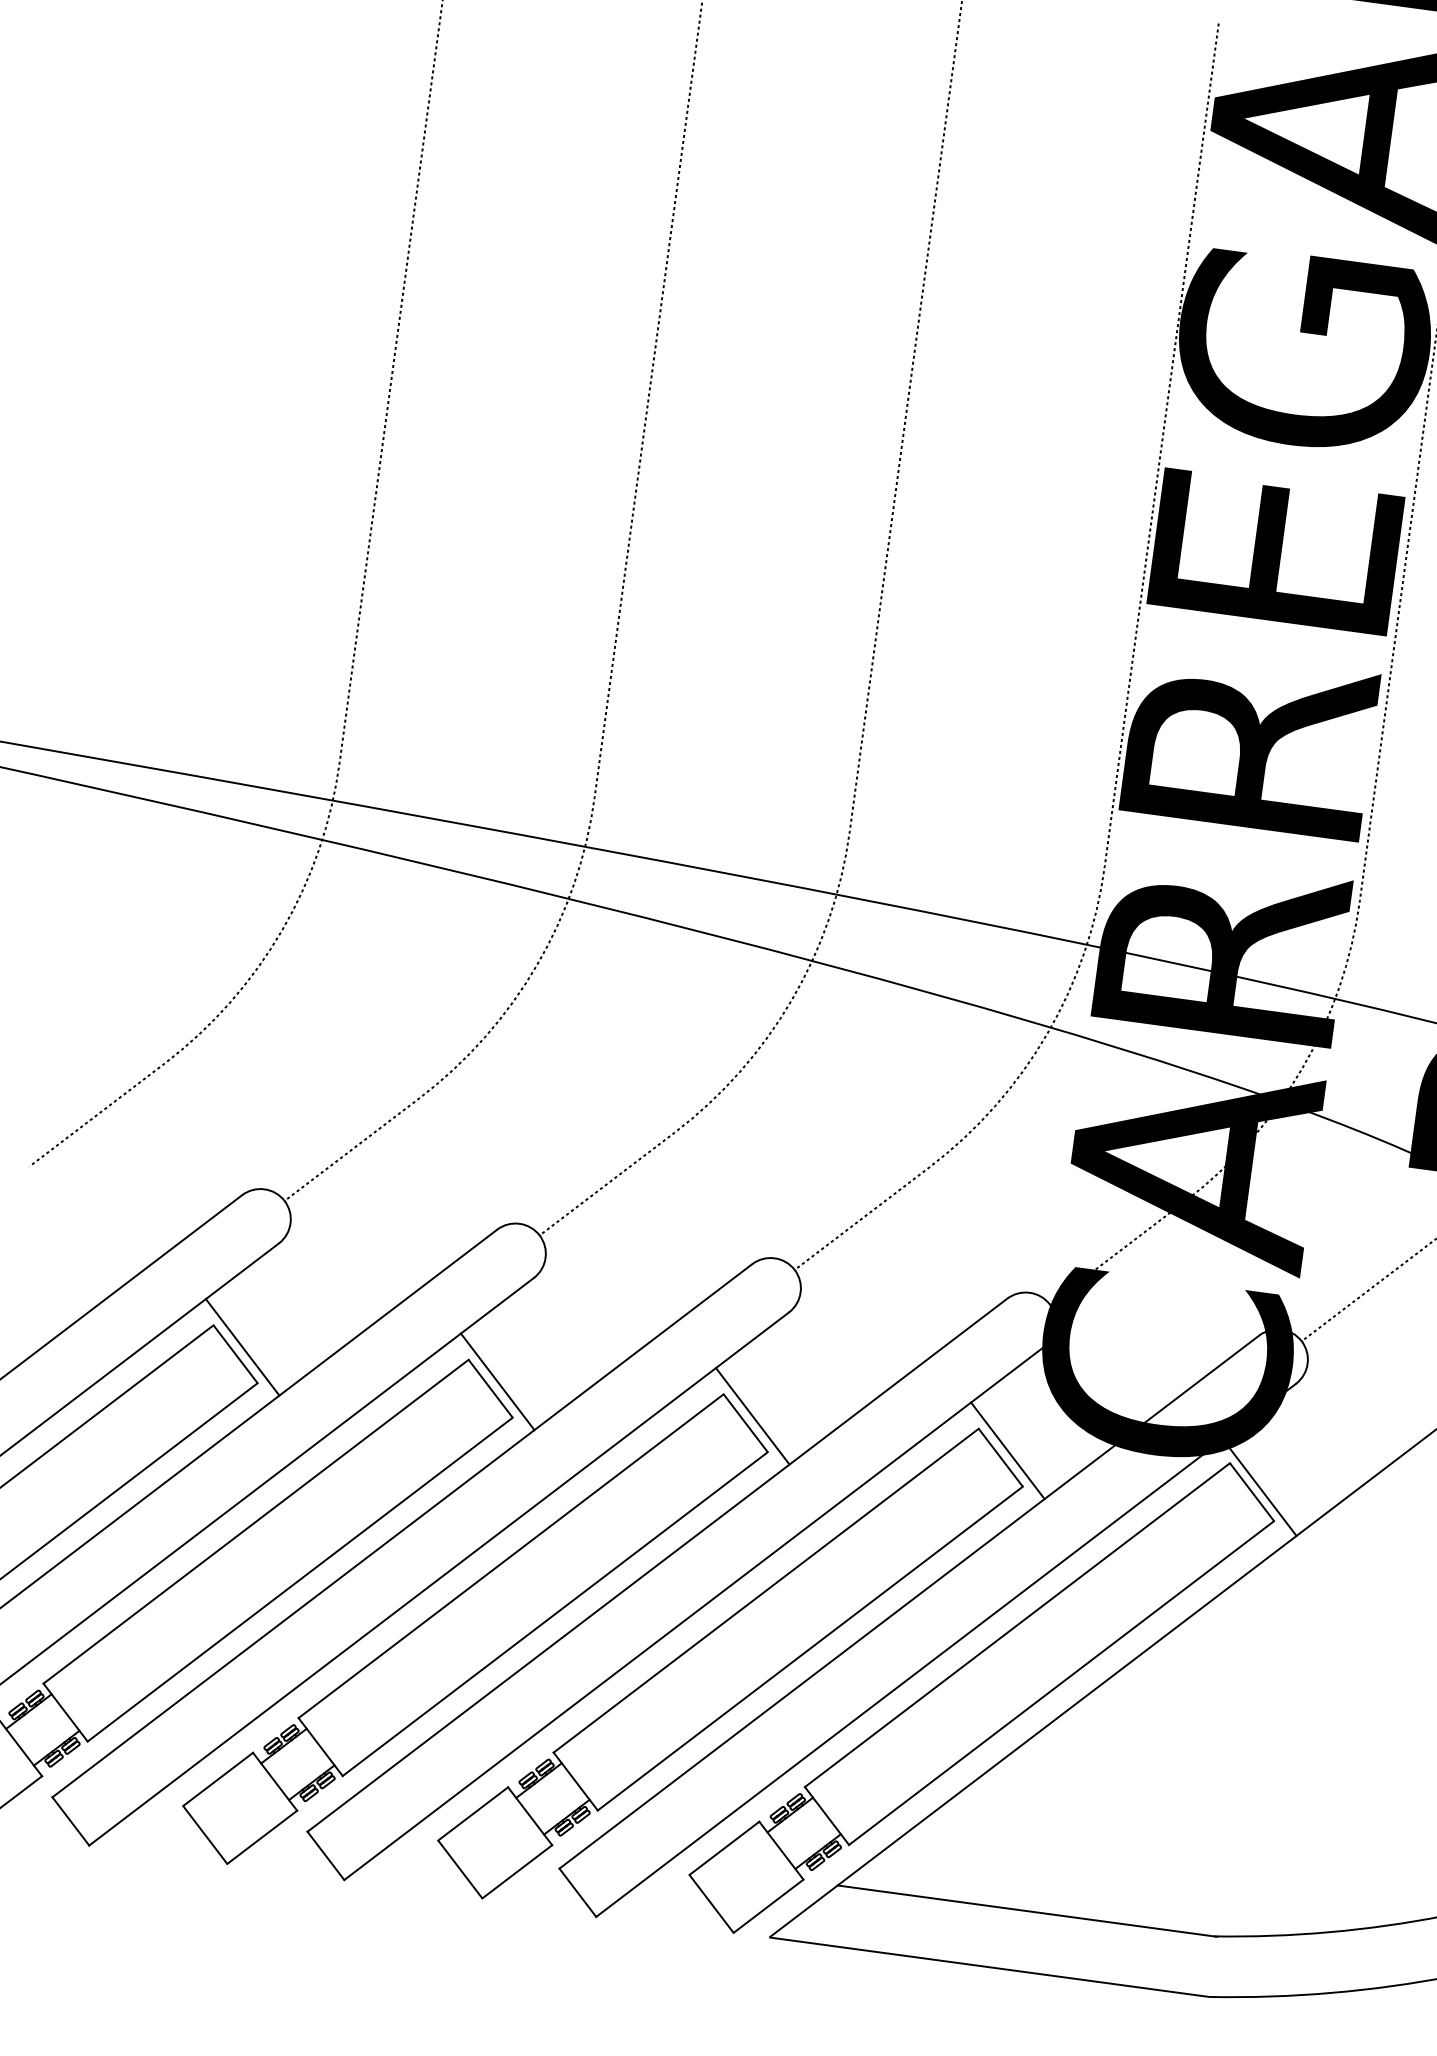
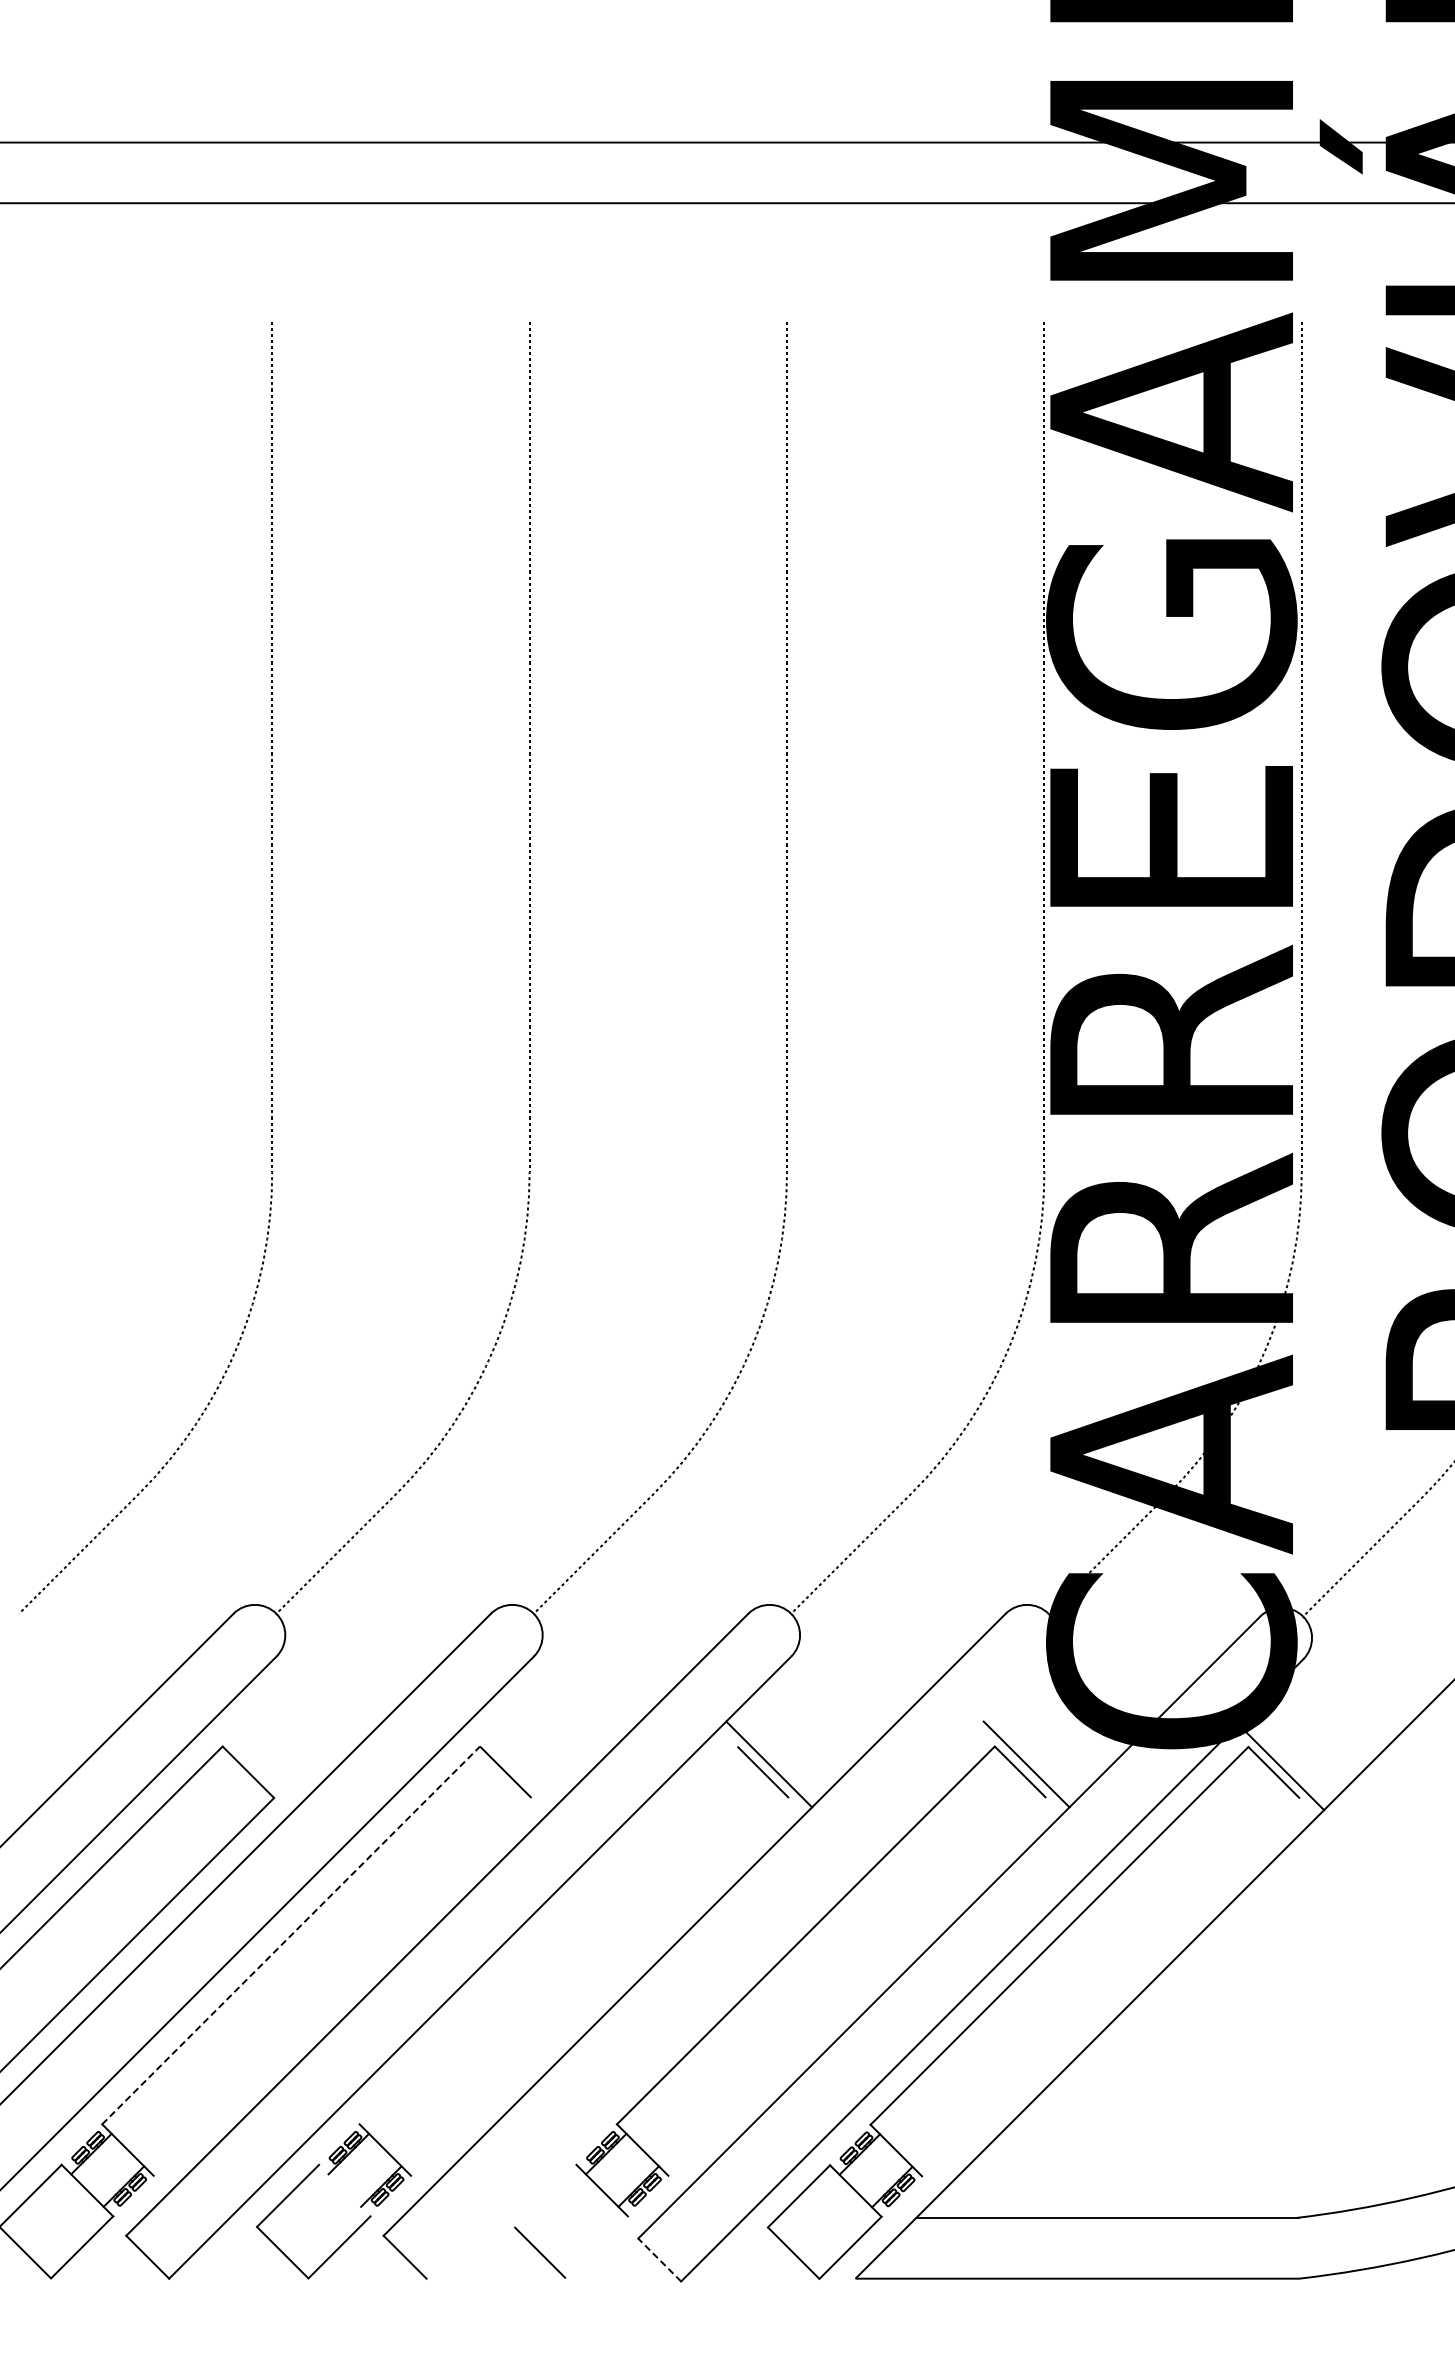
line: (242, 1347) -> (254, 1764), removed
line: (497, 1381) -> (511, 1764), removed
line: (256, 1521) -> (291, 1935), solid -> dashed
line: (511, 1556) -> (548, 1935), removed
line: (300, 1579) -> (342, 1986), removed
line: (554, 1613) -> (599, 1986), removed
line: (694, 1613) -> (737, 1967), removed
line: (810, 1648) -> (857, 1986), removed
line: (1061, 1683) -> (1110, 1987), removed
line: (274, 1781) -> (344, 2190), removed
line: (473, 1813) -> (545, 2195), removed
line: (516, 1871) -> (596, 2247), removed
line: (577, 1892) -> (659, 2259), solid -> dashed

